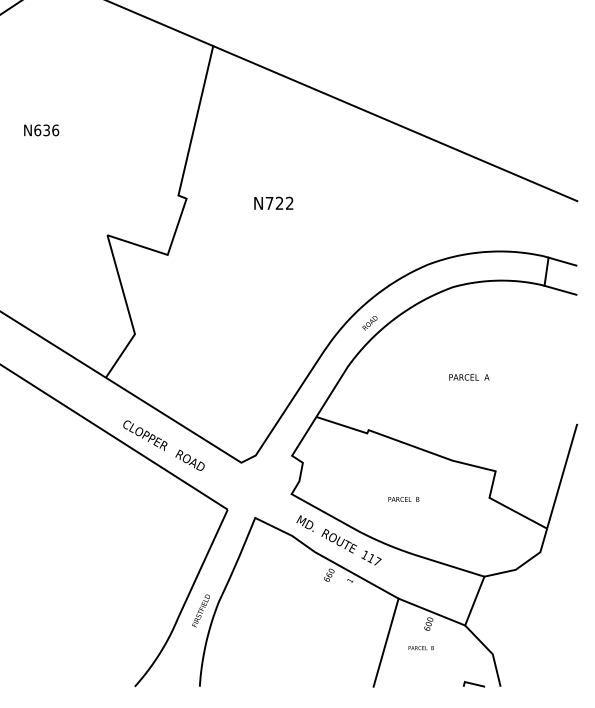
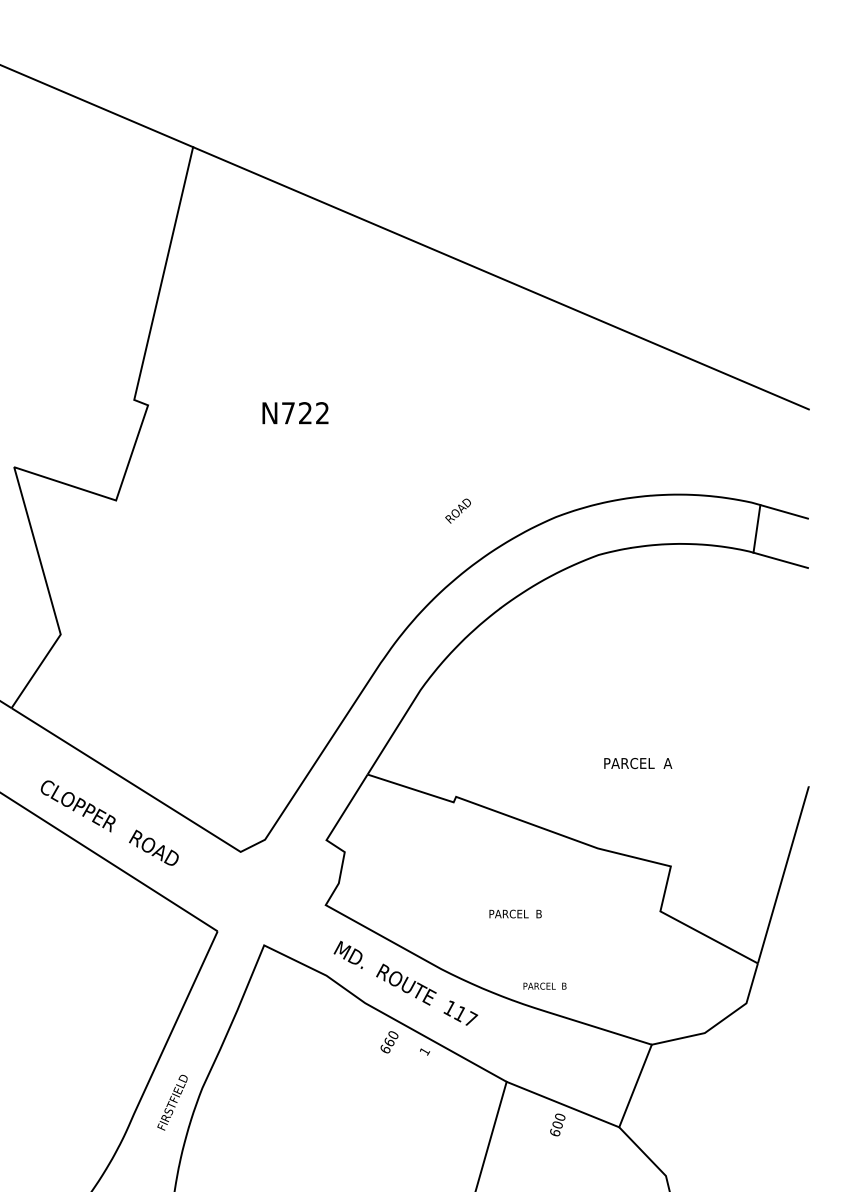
text: (369, 323) -> (457, 511), moved
text: (469, 377) -> (638, 763), moved
text: (420, 648) -> (543, 986), moved

